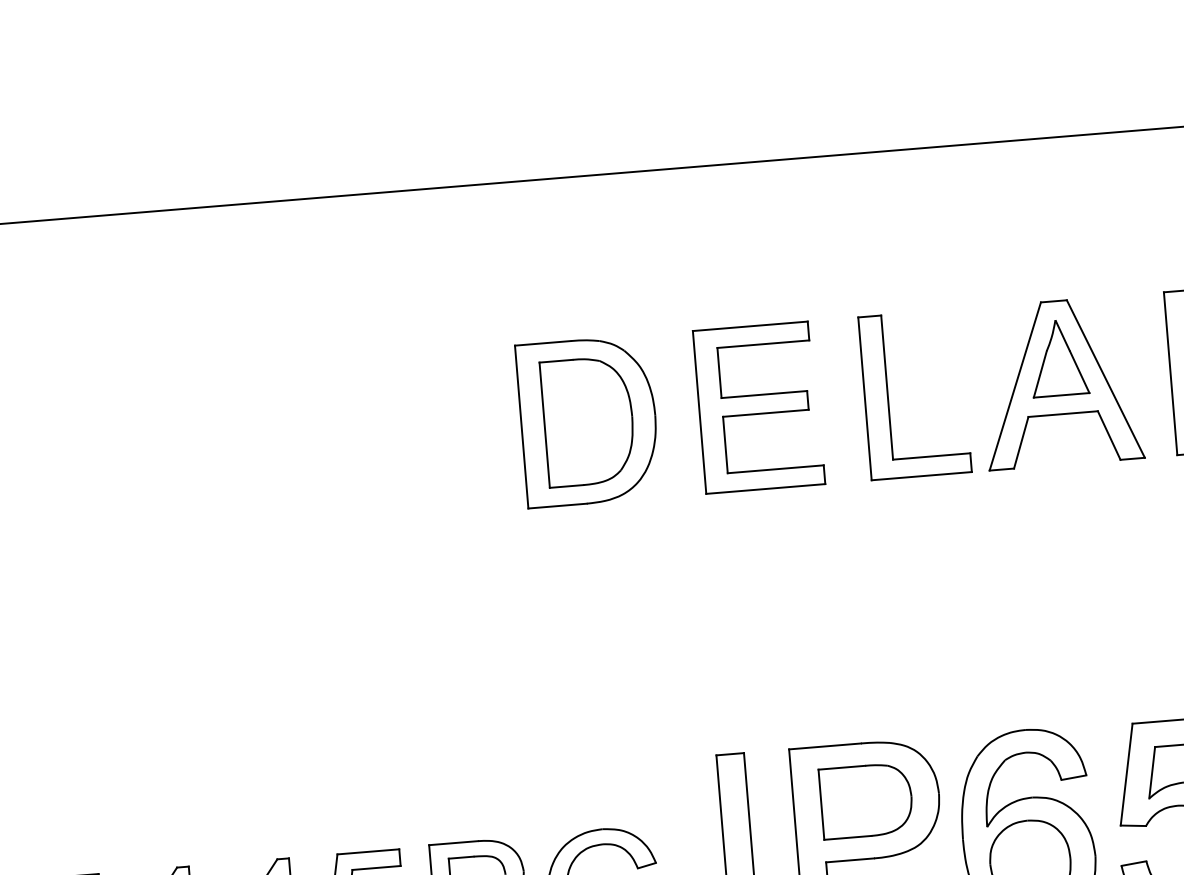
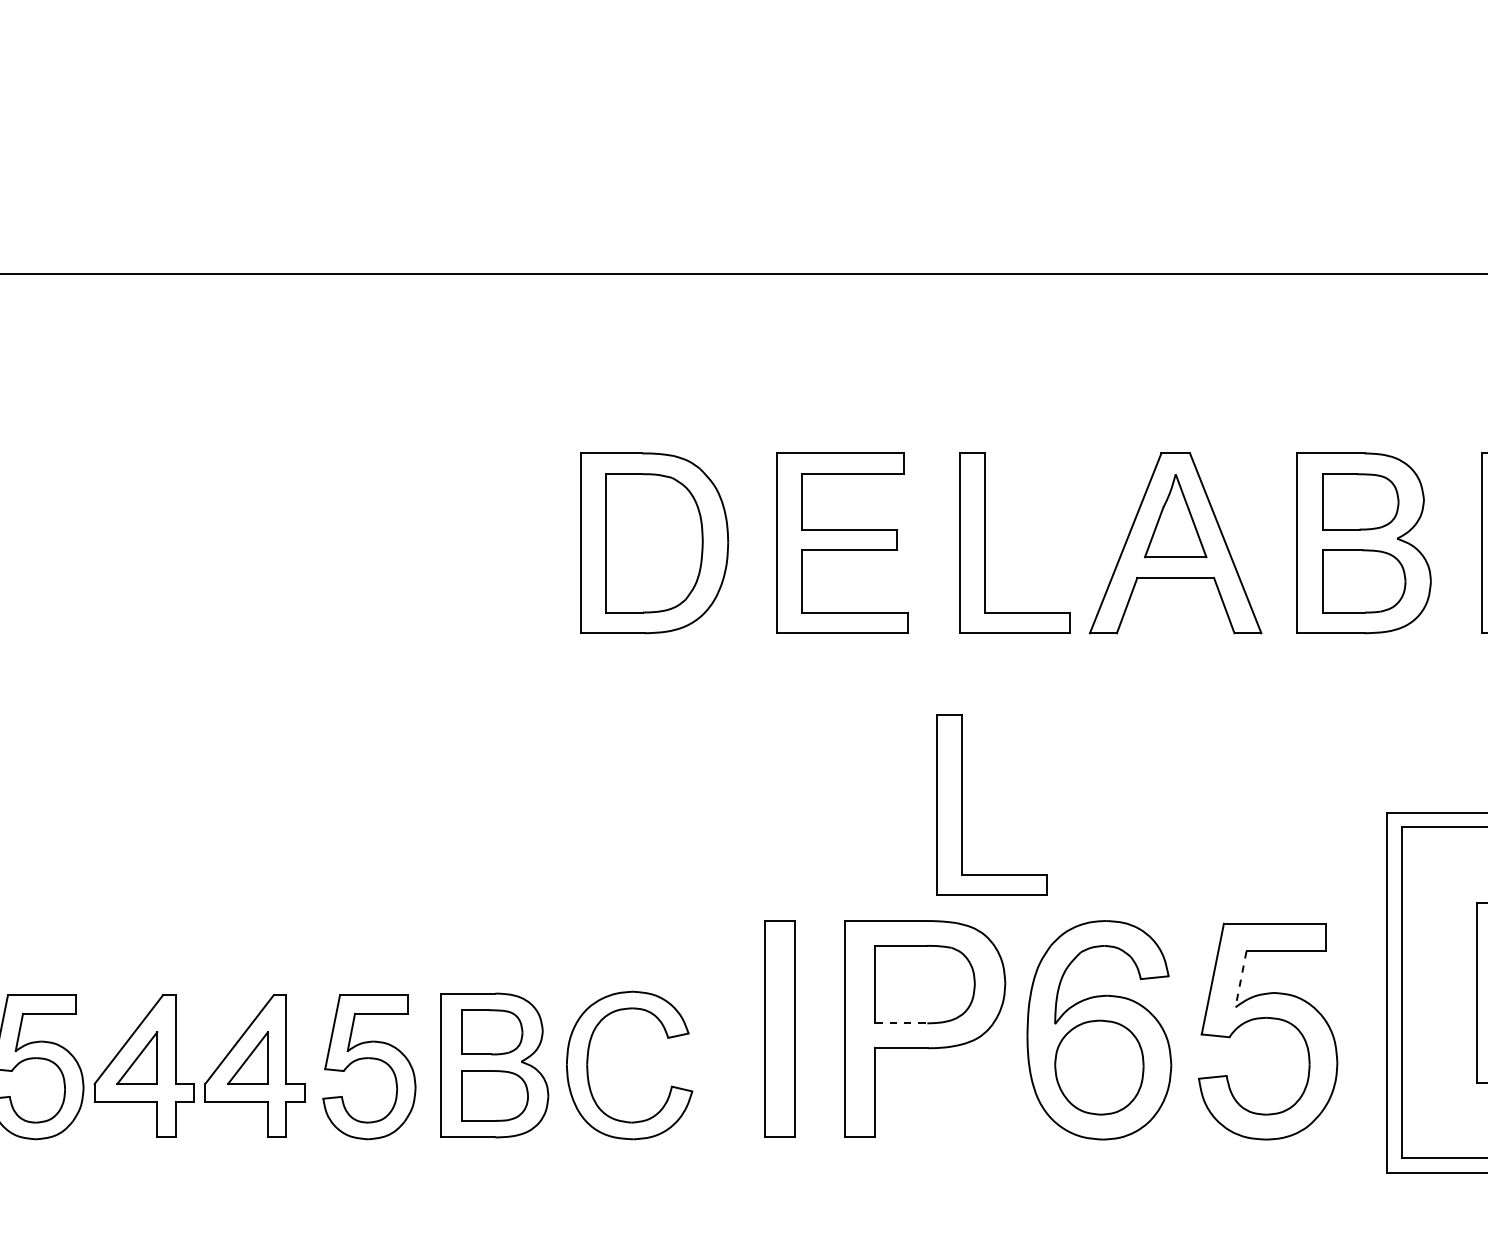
part: (886, 635) -> (962, 804), added
line: (1151, 772) -> (1240, 979), solid -> dashed
line: (848, 837) -> (901, 1023), solid -> dashed

